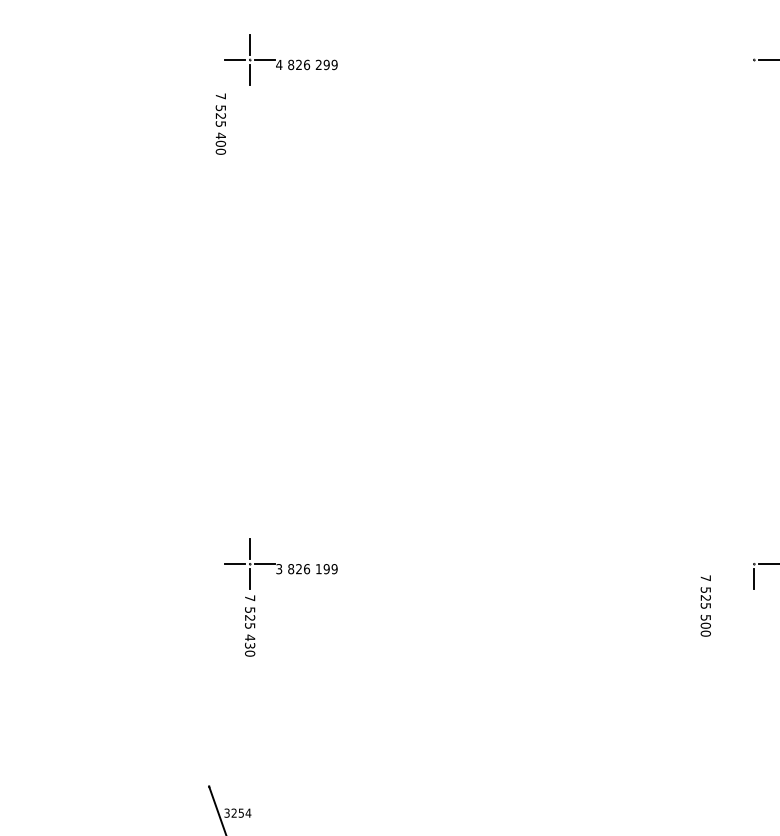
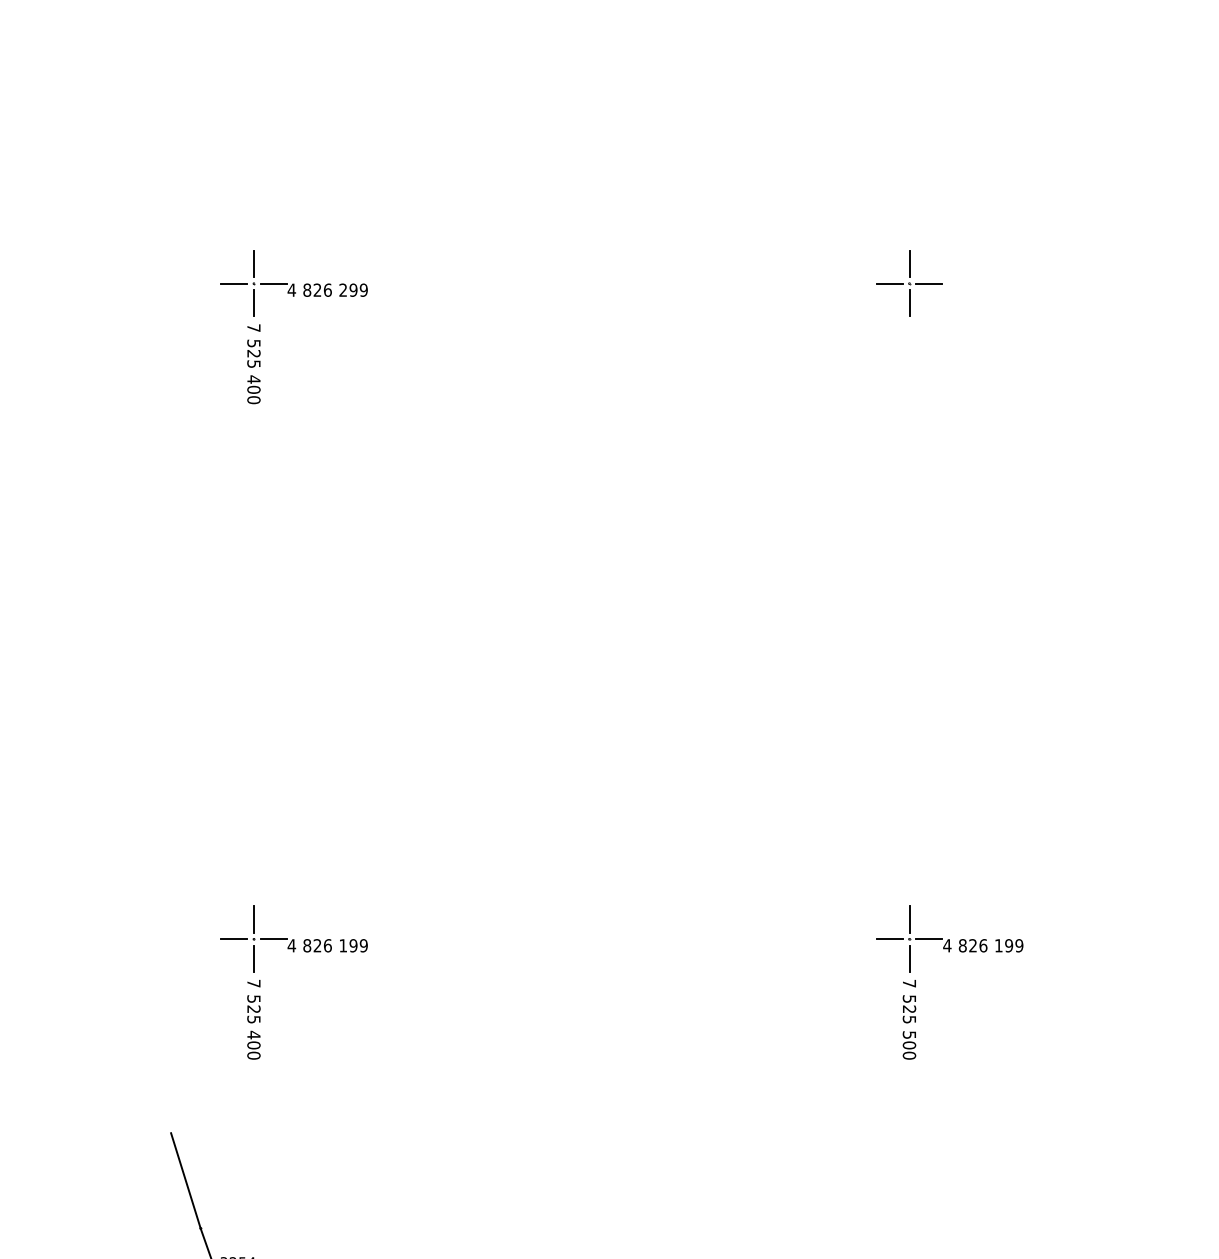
line: (754, 44) -> (909, 263), added
line: (738, 59) -> (889, 283), added
line: (754, 75) -> (909, 303), added
text: (220, 124) -> (253, 364), moved
line: (754, 548) -> (909, 919), added
line: (738, 564) -> (889, 939), added
text: (279, 568) -> (291, 945), 3 -> 4
text: (705, 605) -> (909, 1019), moved
text: (249, 645) -> (253, 1045), 430 -> 400
line: (197, 749) -> (185, 1180), added

